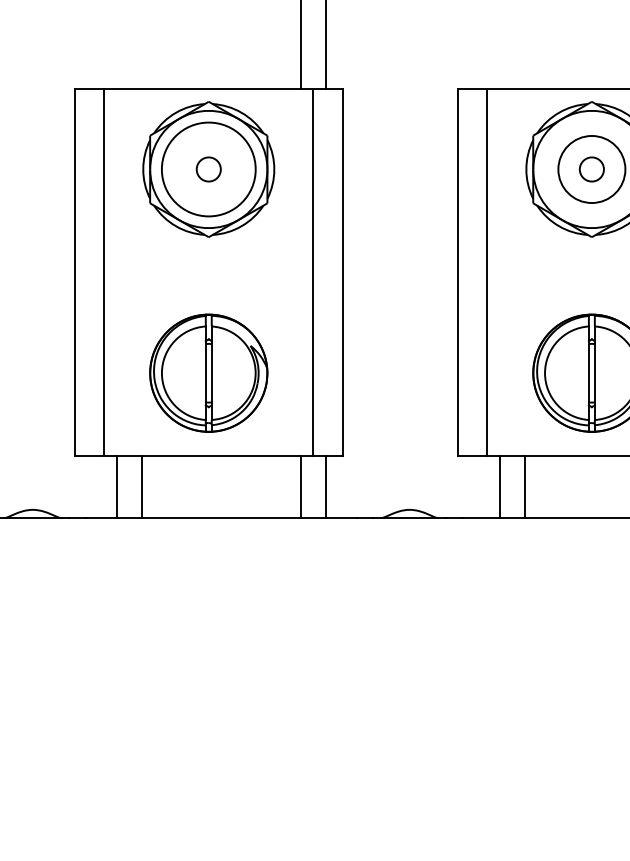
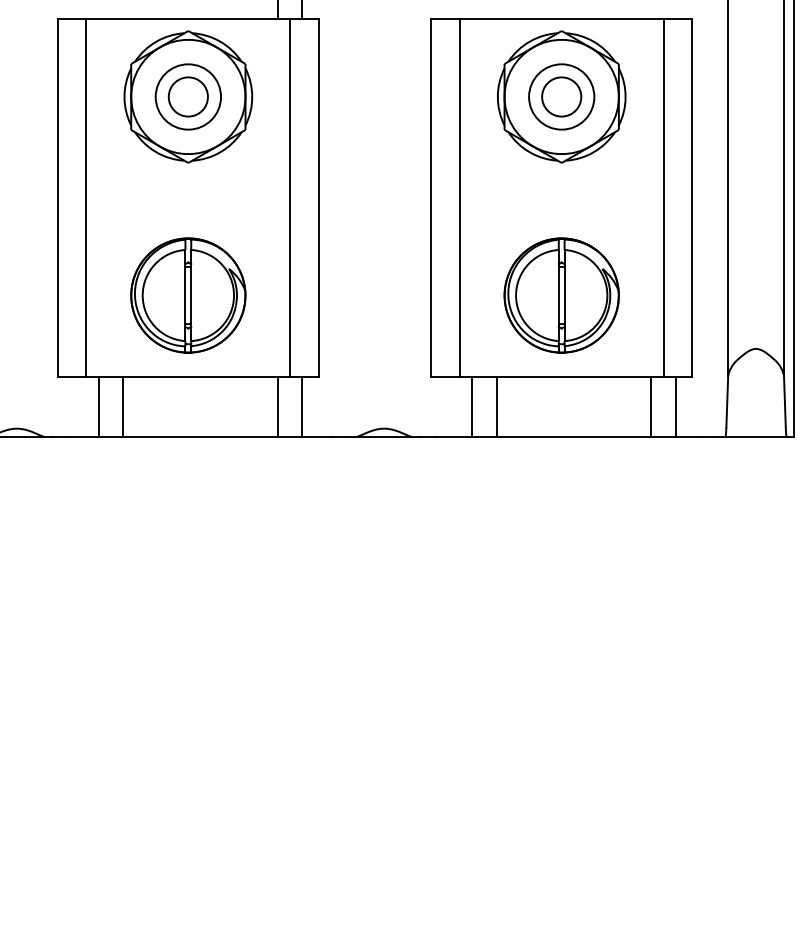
circle: (207, 168) -> (187, 96), size x1.67
circle: (208, 168) -> (188, 96), size x0.71
circle: (591, 168) -> (561, 96), size x1.67

